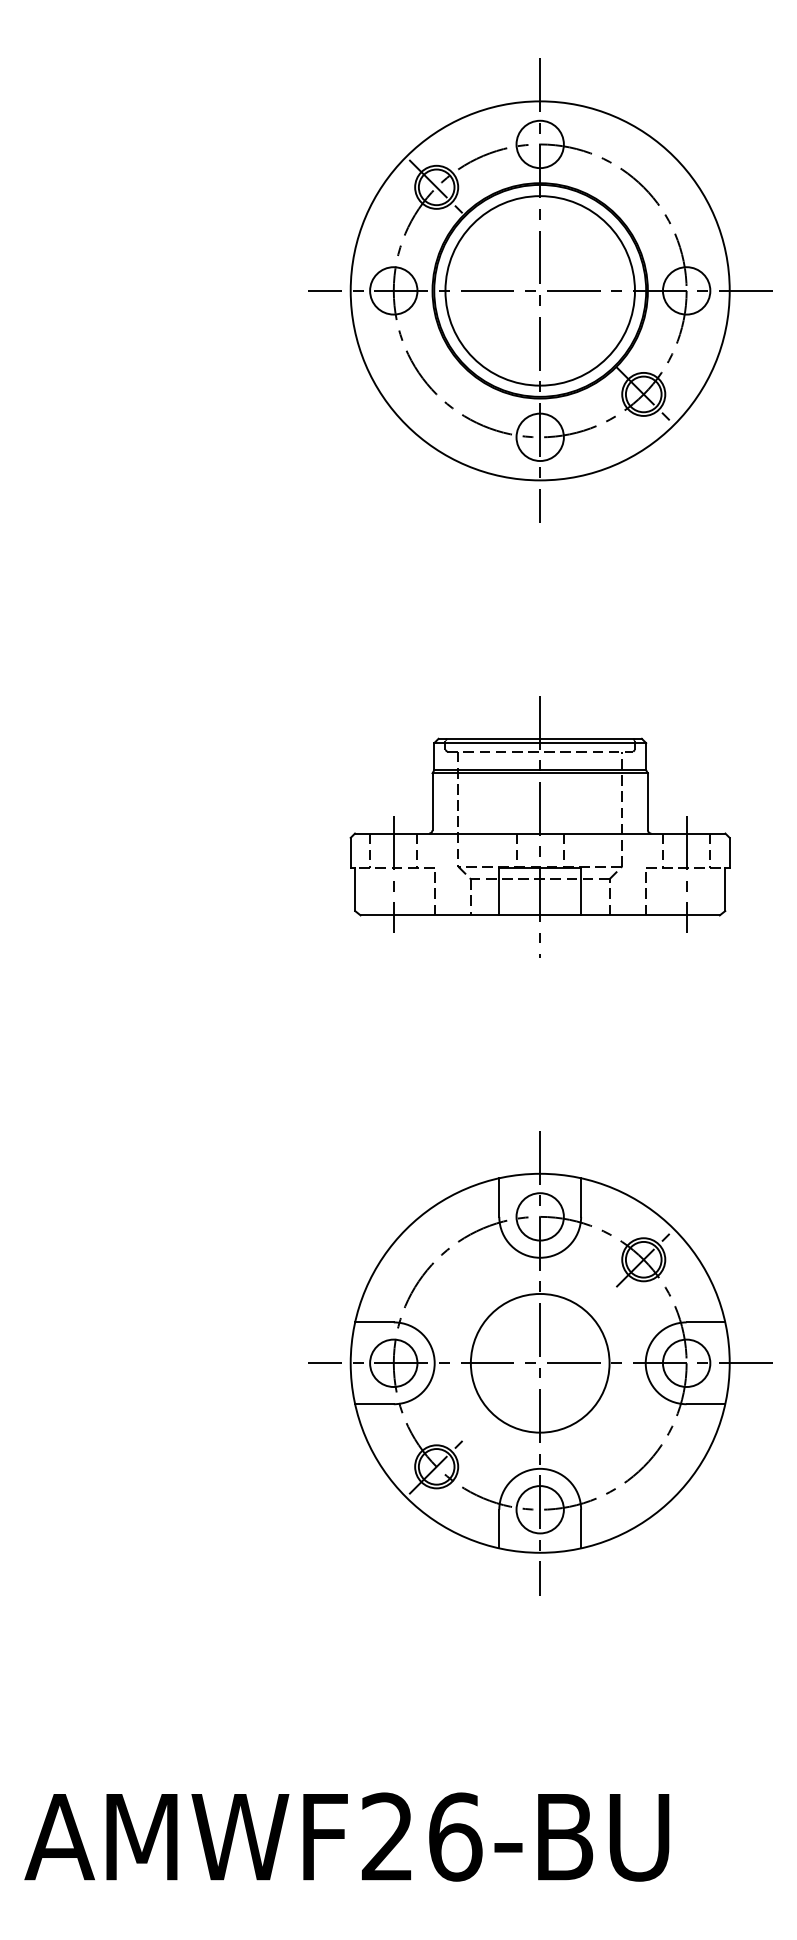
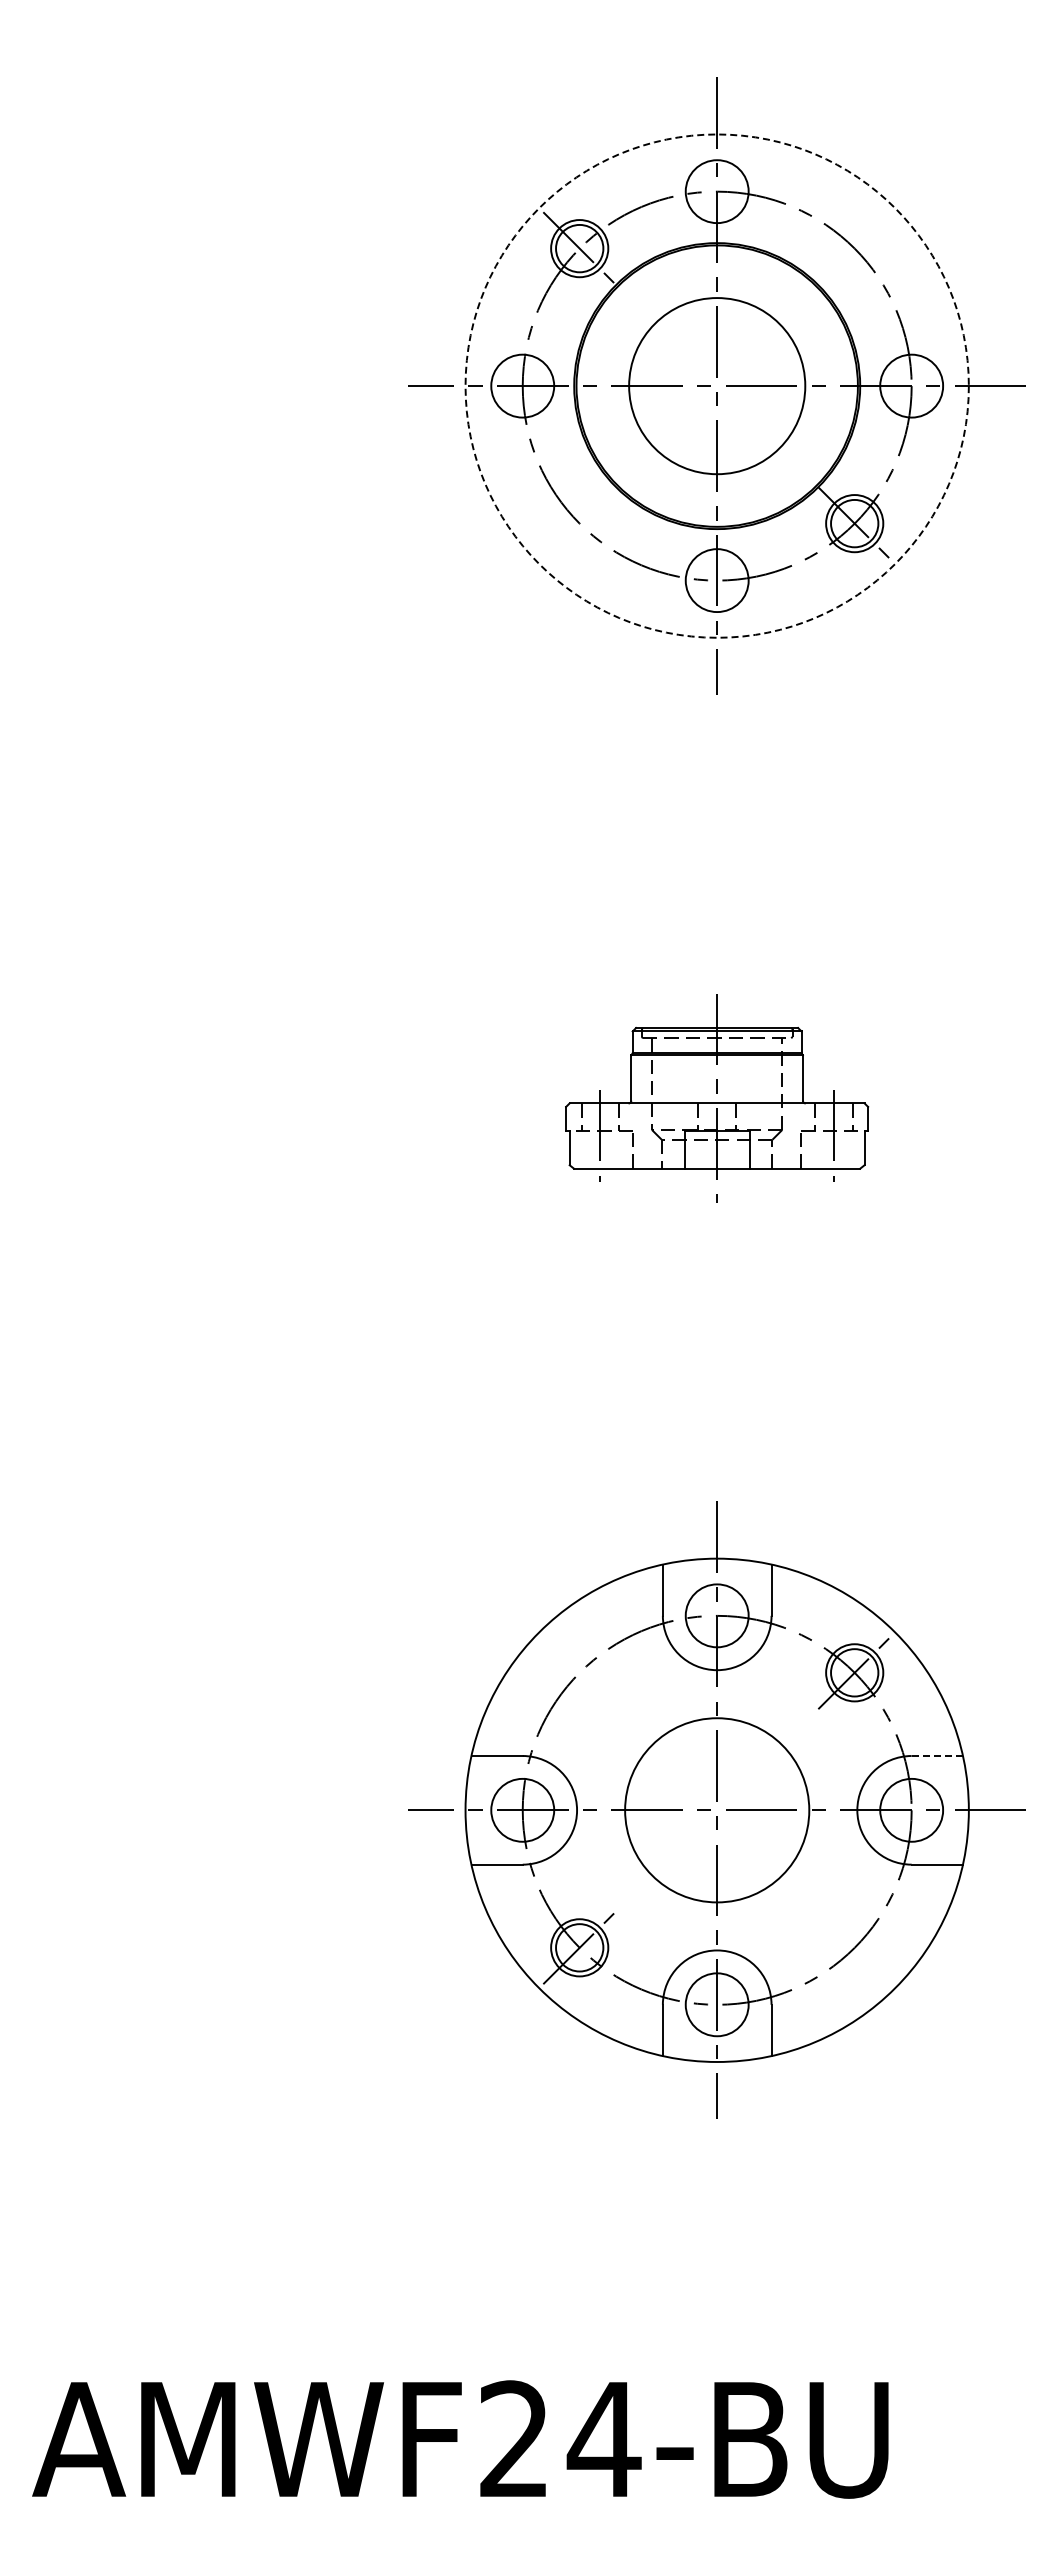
circle: (539, 290) -> (716, 385), solid -> dashed
circle: (540, 290) -> (717, 385), size x0.7
part: (539, 827) -> (716, 1098), size x0.6
line: (706, 1322) -> (937, 1755), solid -> dashed
text: (454, 1837) -> (603, 2439), AMWF26-BU -> AMWF24-BU

